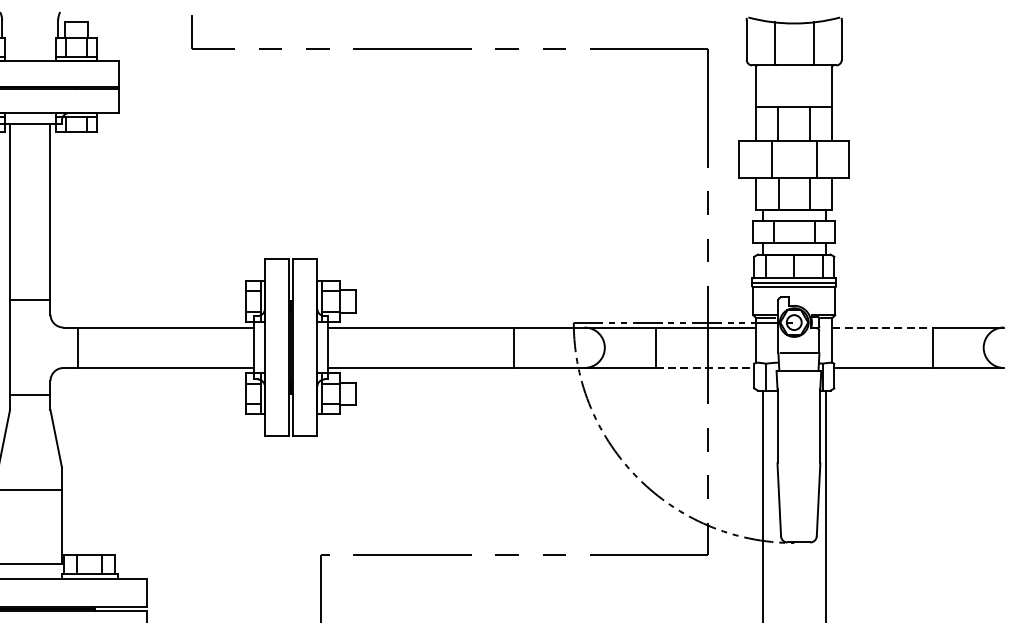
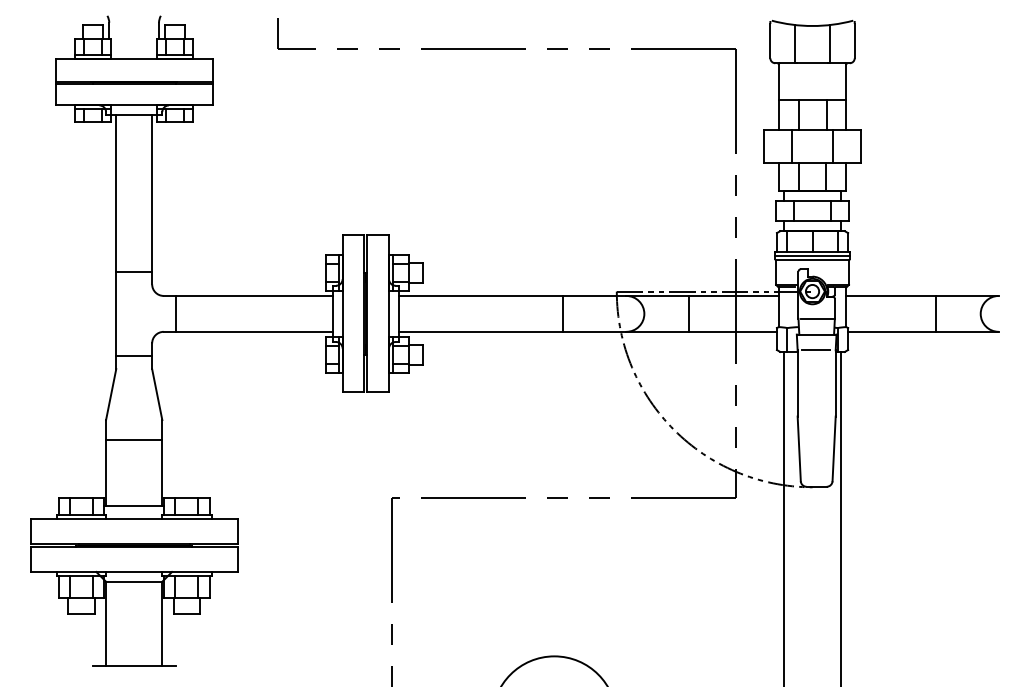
line: (883, 327) -> (891, 295), dashed -> solid
line: (705, 367) -> (733, 331), dashed -> solid
line: (798, 388) -> (816, 350), added

